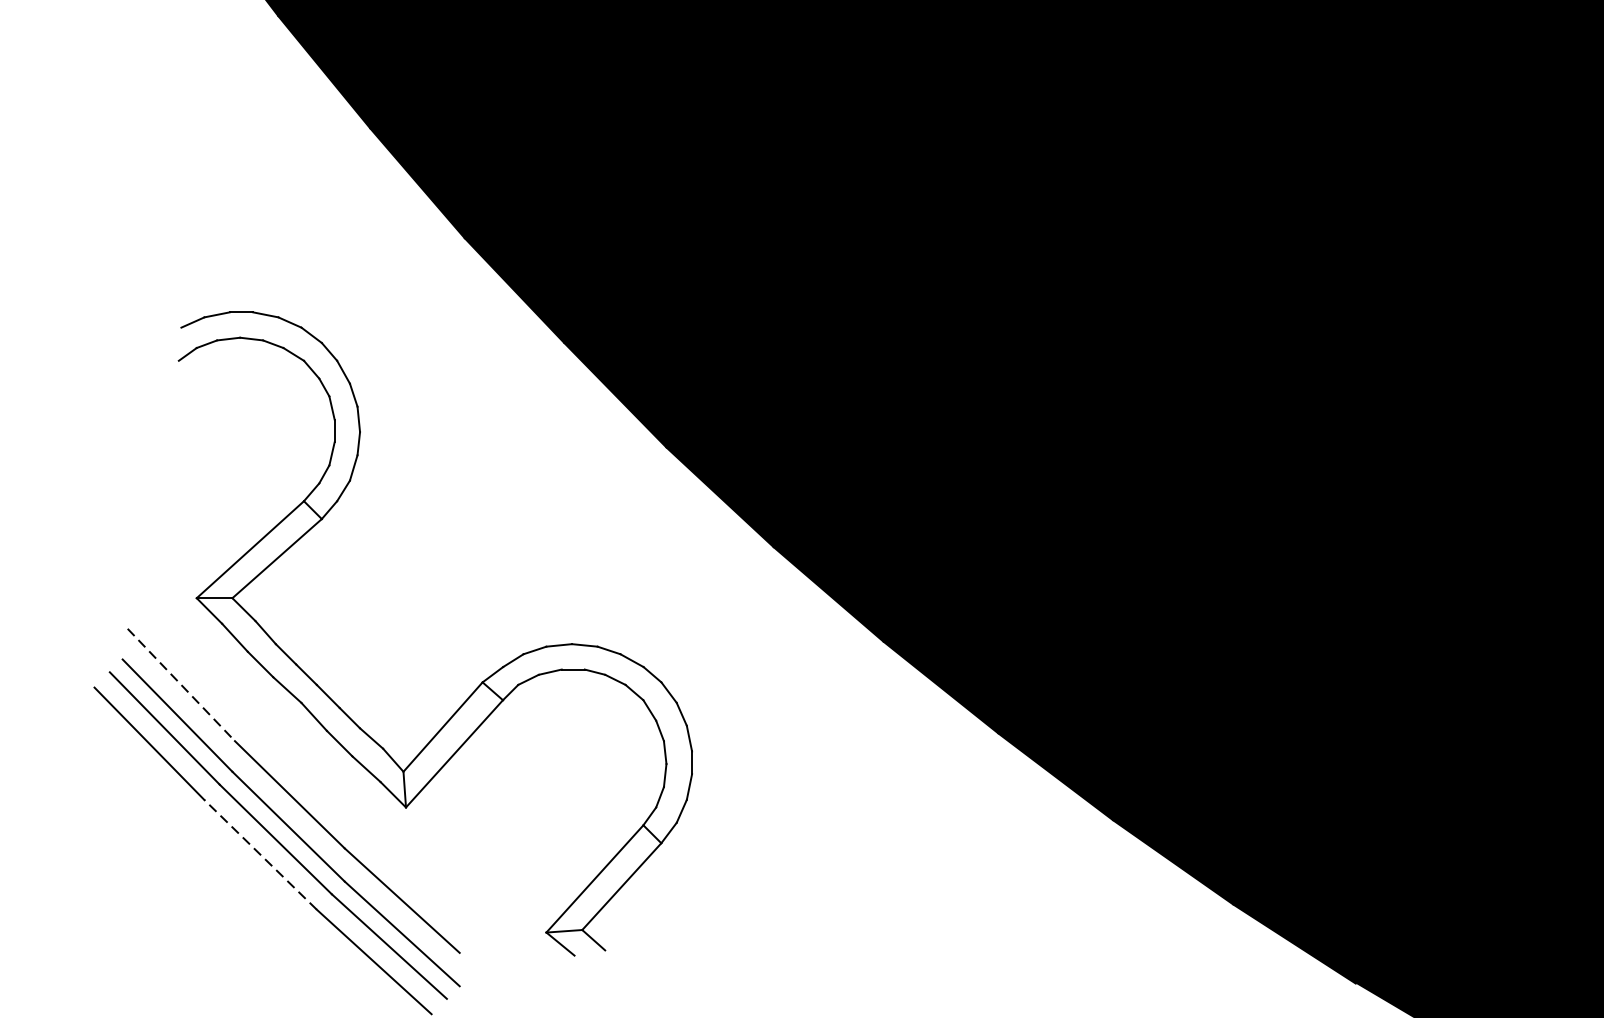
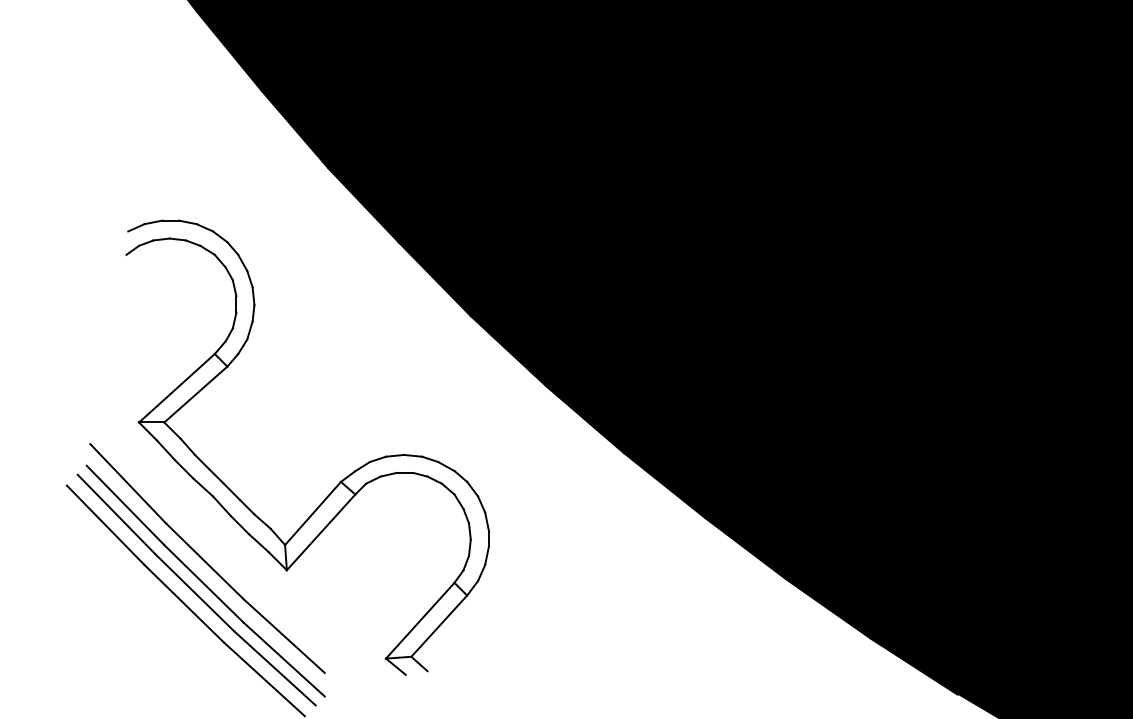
line: (181, 684) -> (128, 483), dashed -> solid
line: (259, 854) -> (183, 603), dashed -> solid

